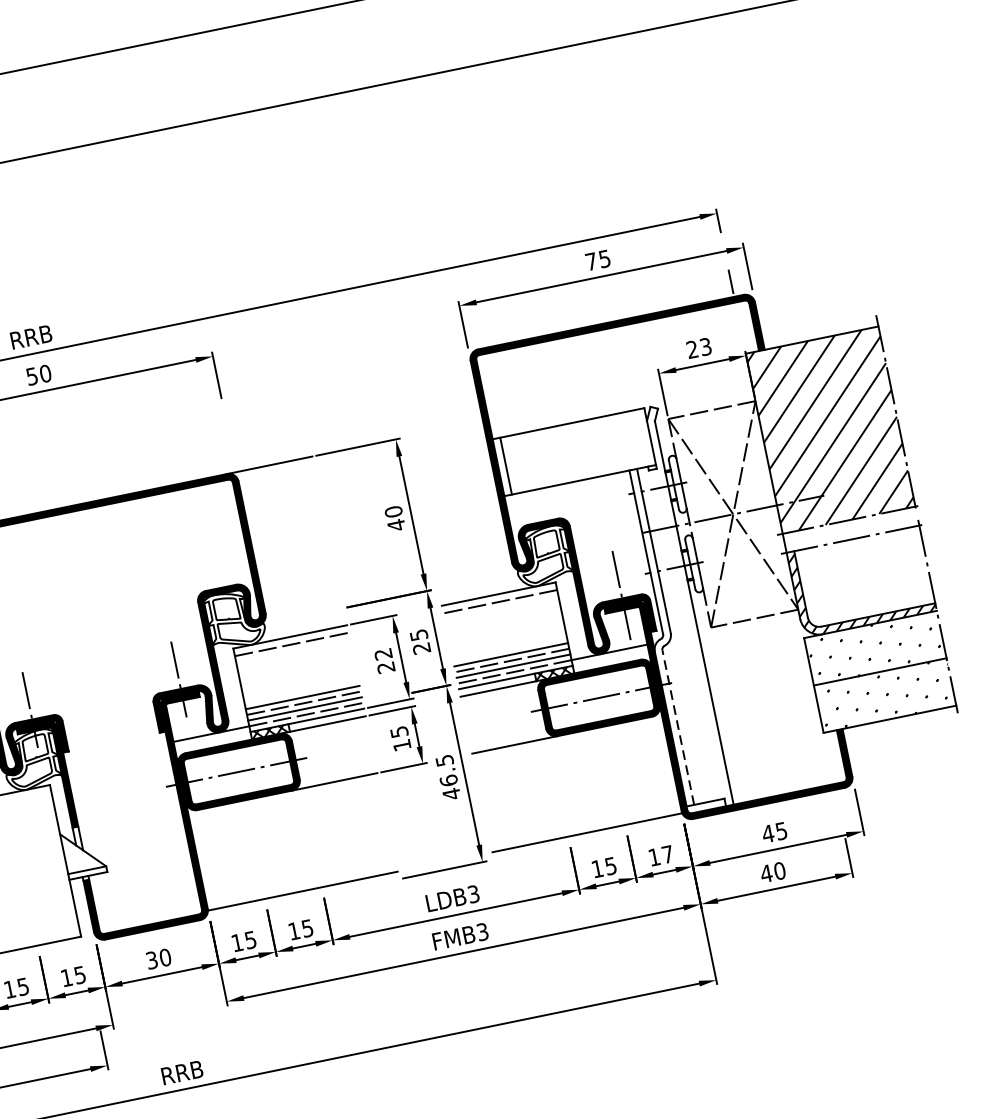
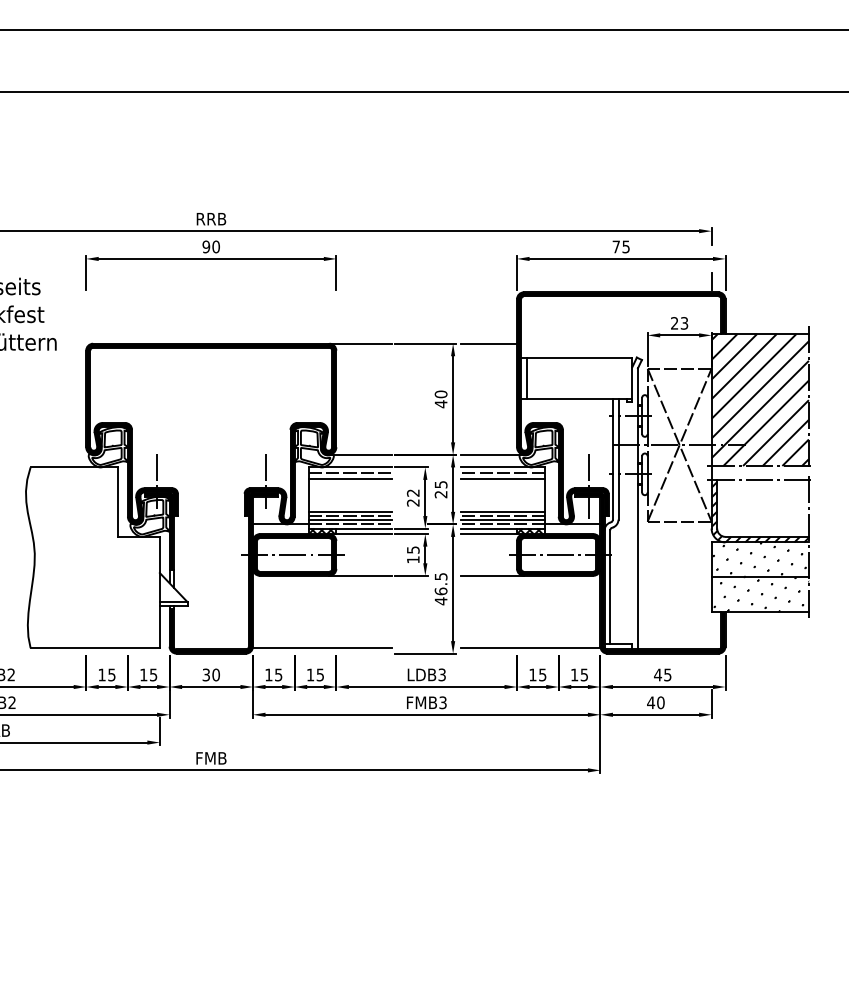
text: (32, 375) -> (206, 246), 50 -> 90
line: (445, 428) -> (489, 343), added
line: (480, 579) -> (492, 454), added
line: (501, 609) -> (502, 478), added
line: (299, 616) -> (359, 454), added
line: (292, 652) -> (349, 478), added
line: (678, 727) -> (610, 587), dashed -> solid
text: (666, 854) -> (583, 674), 17 -> 15
text: (182, 1072) -> (211, 758), RRB -> FMB

